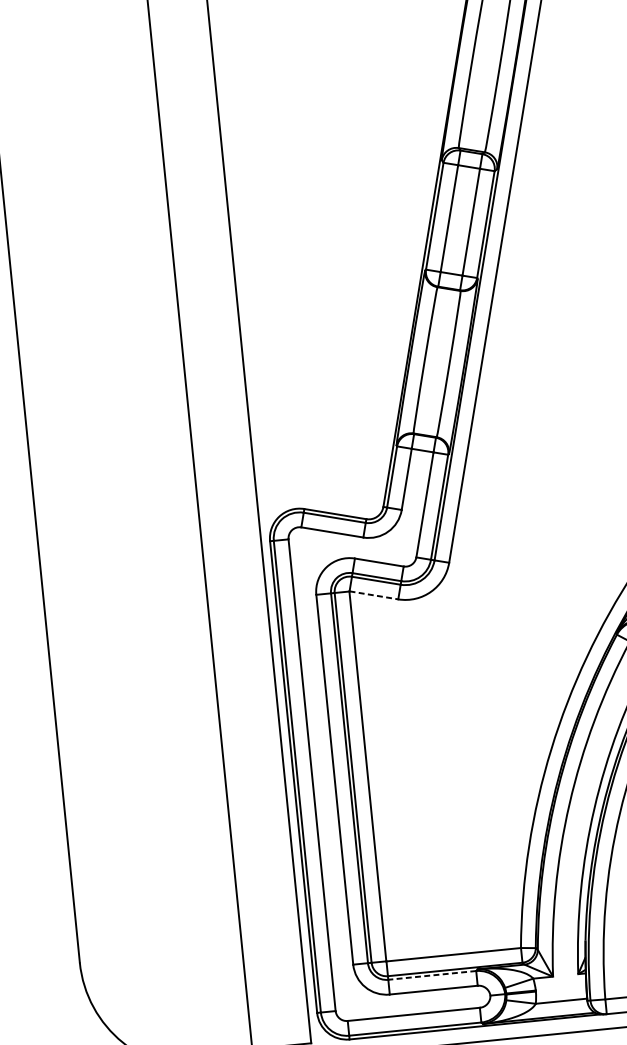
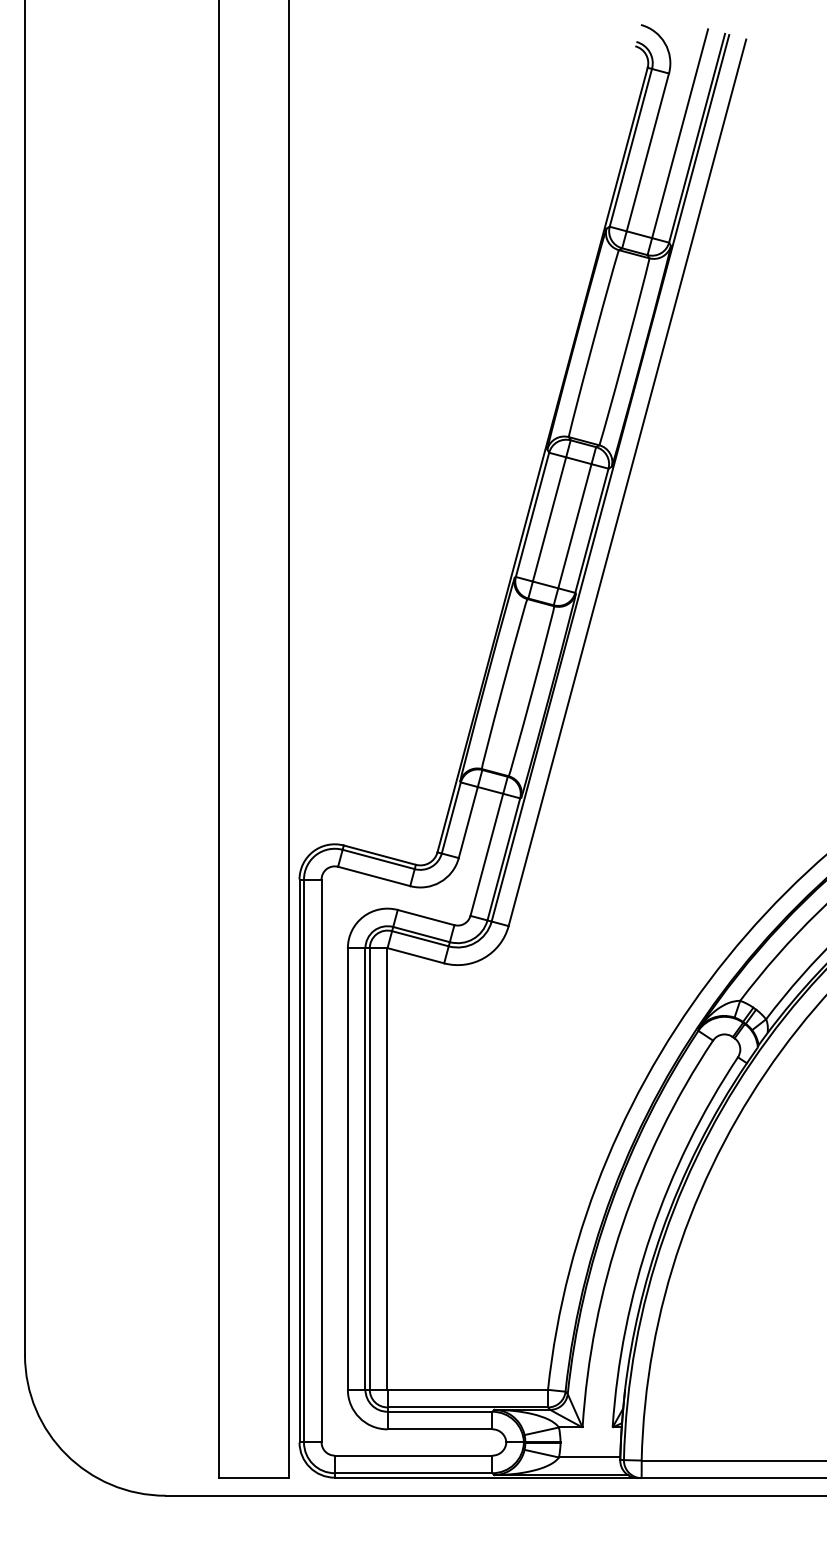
line: (374, 595) -> (416, 955), dashed -> solid
line: (431, 975) -> (439, 1411), dashed -> solid

